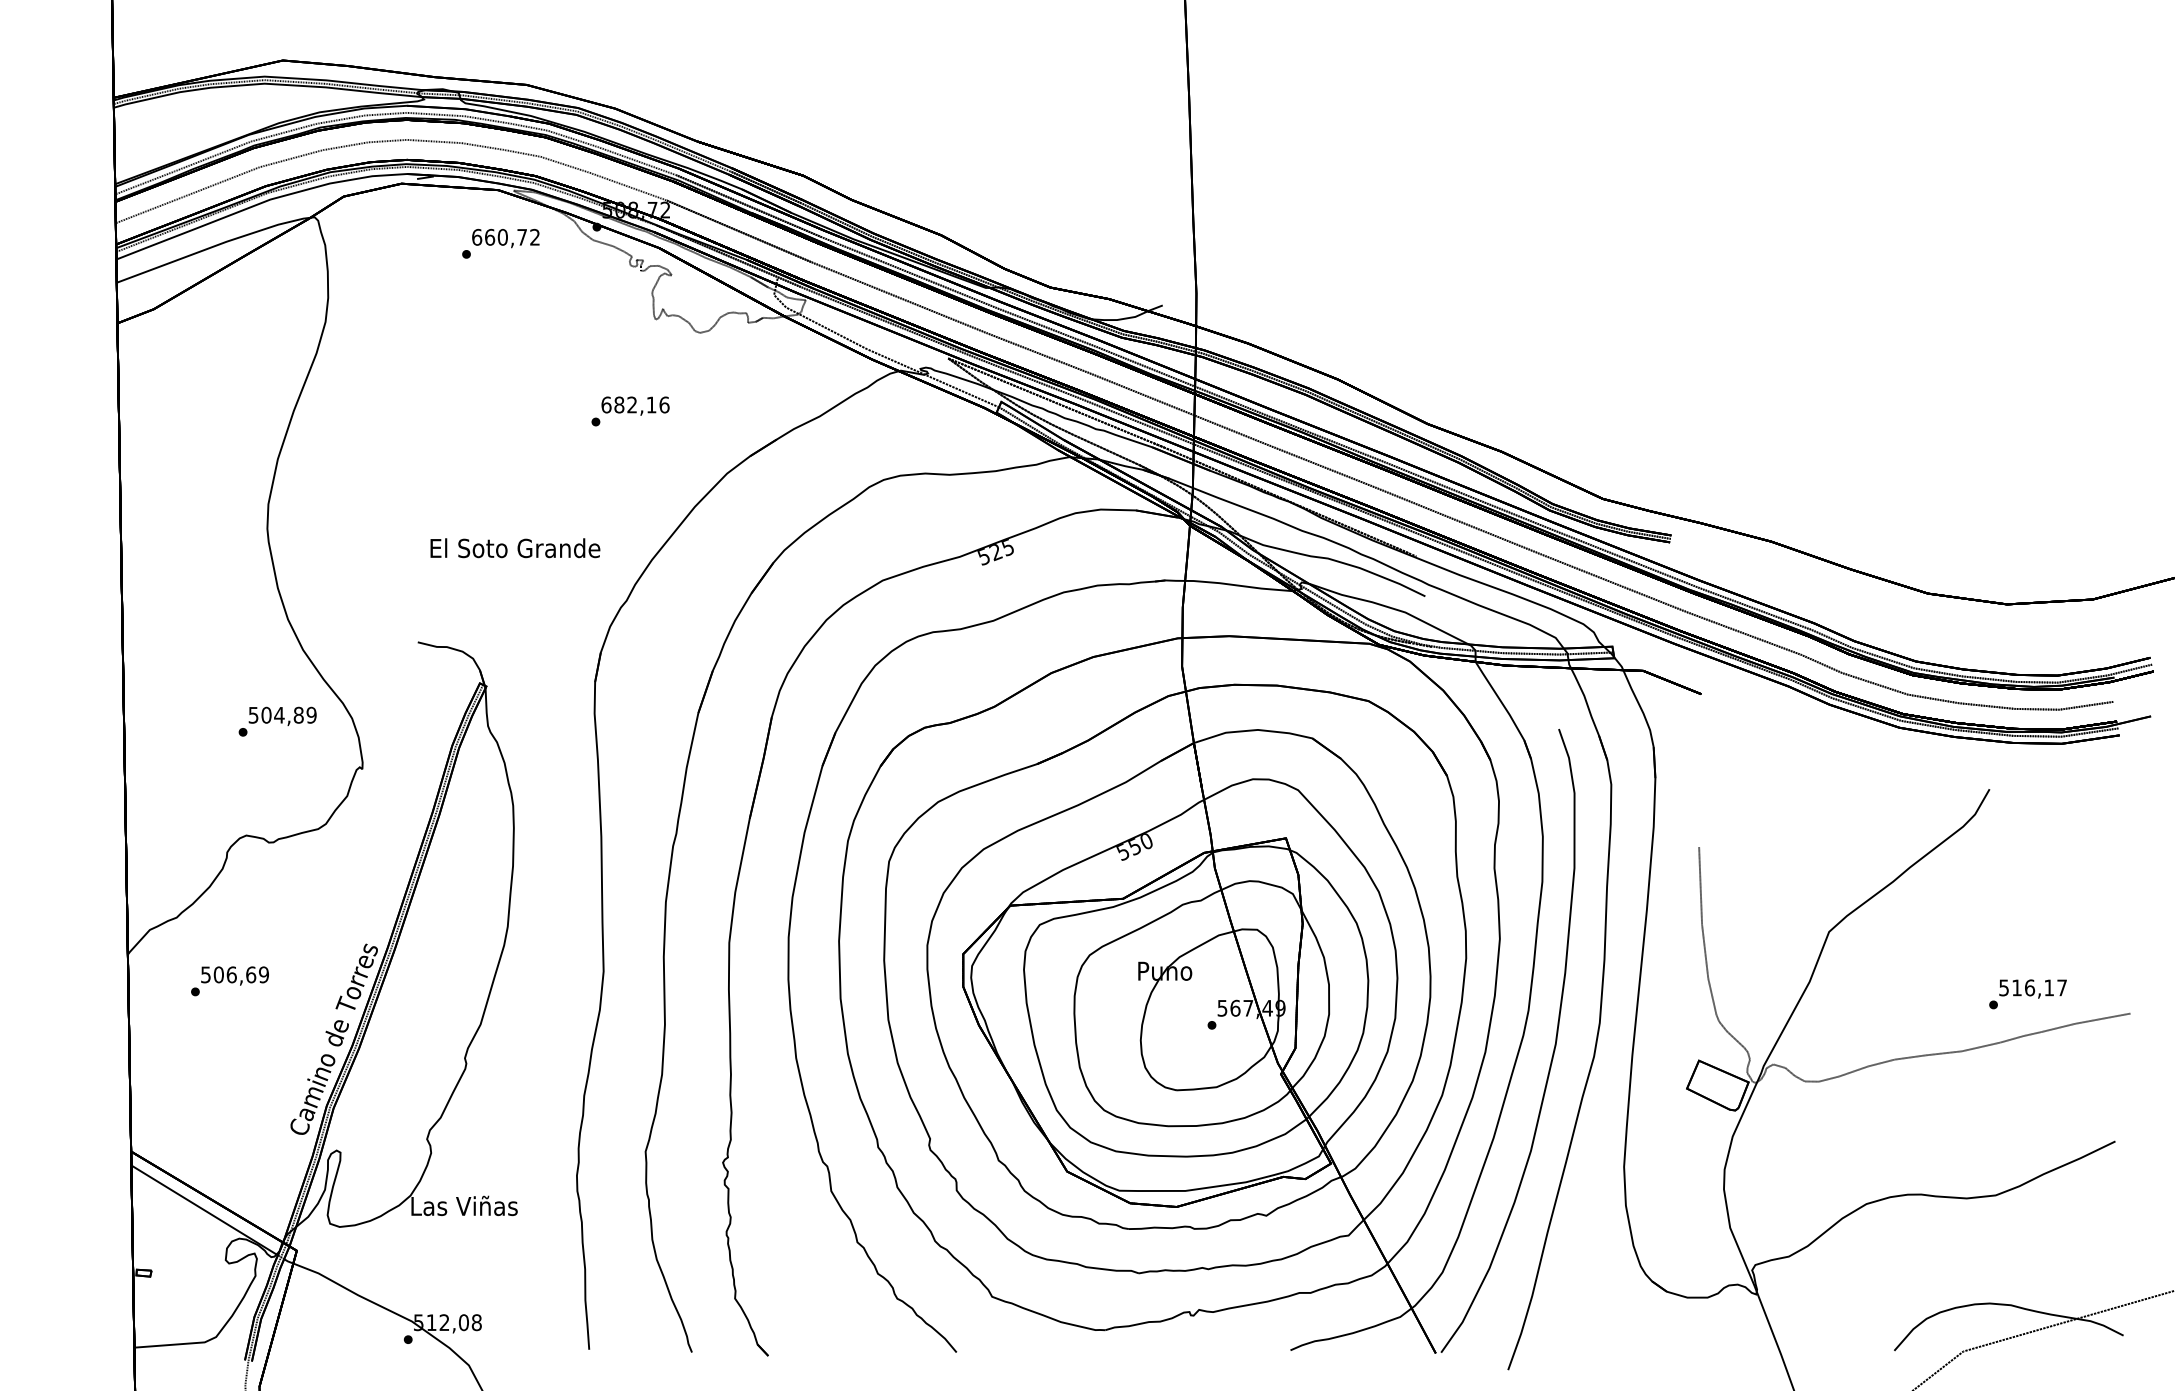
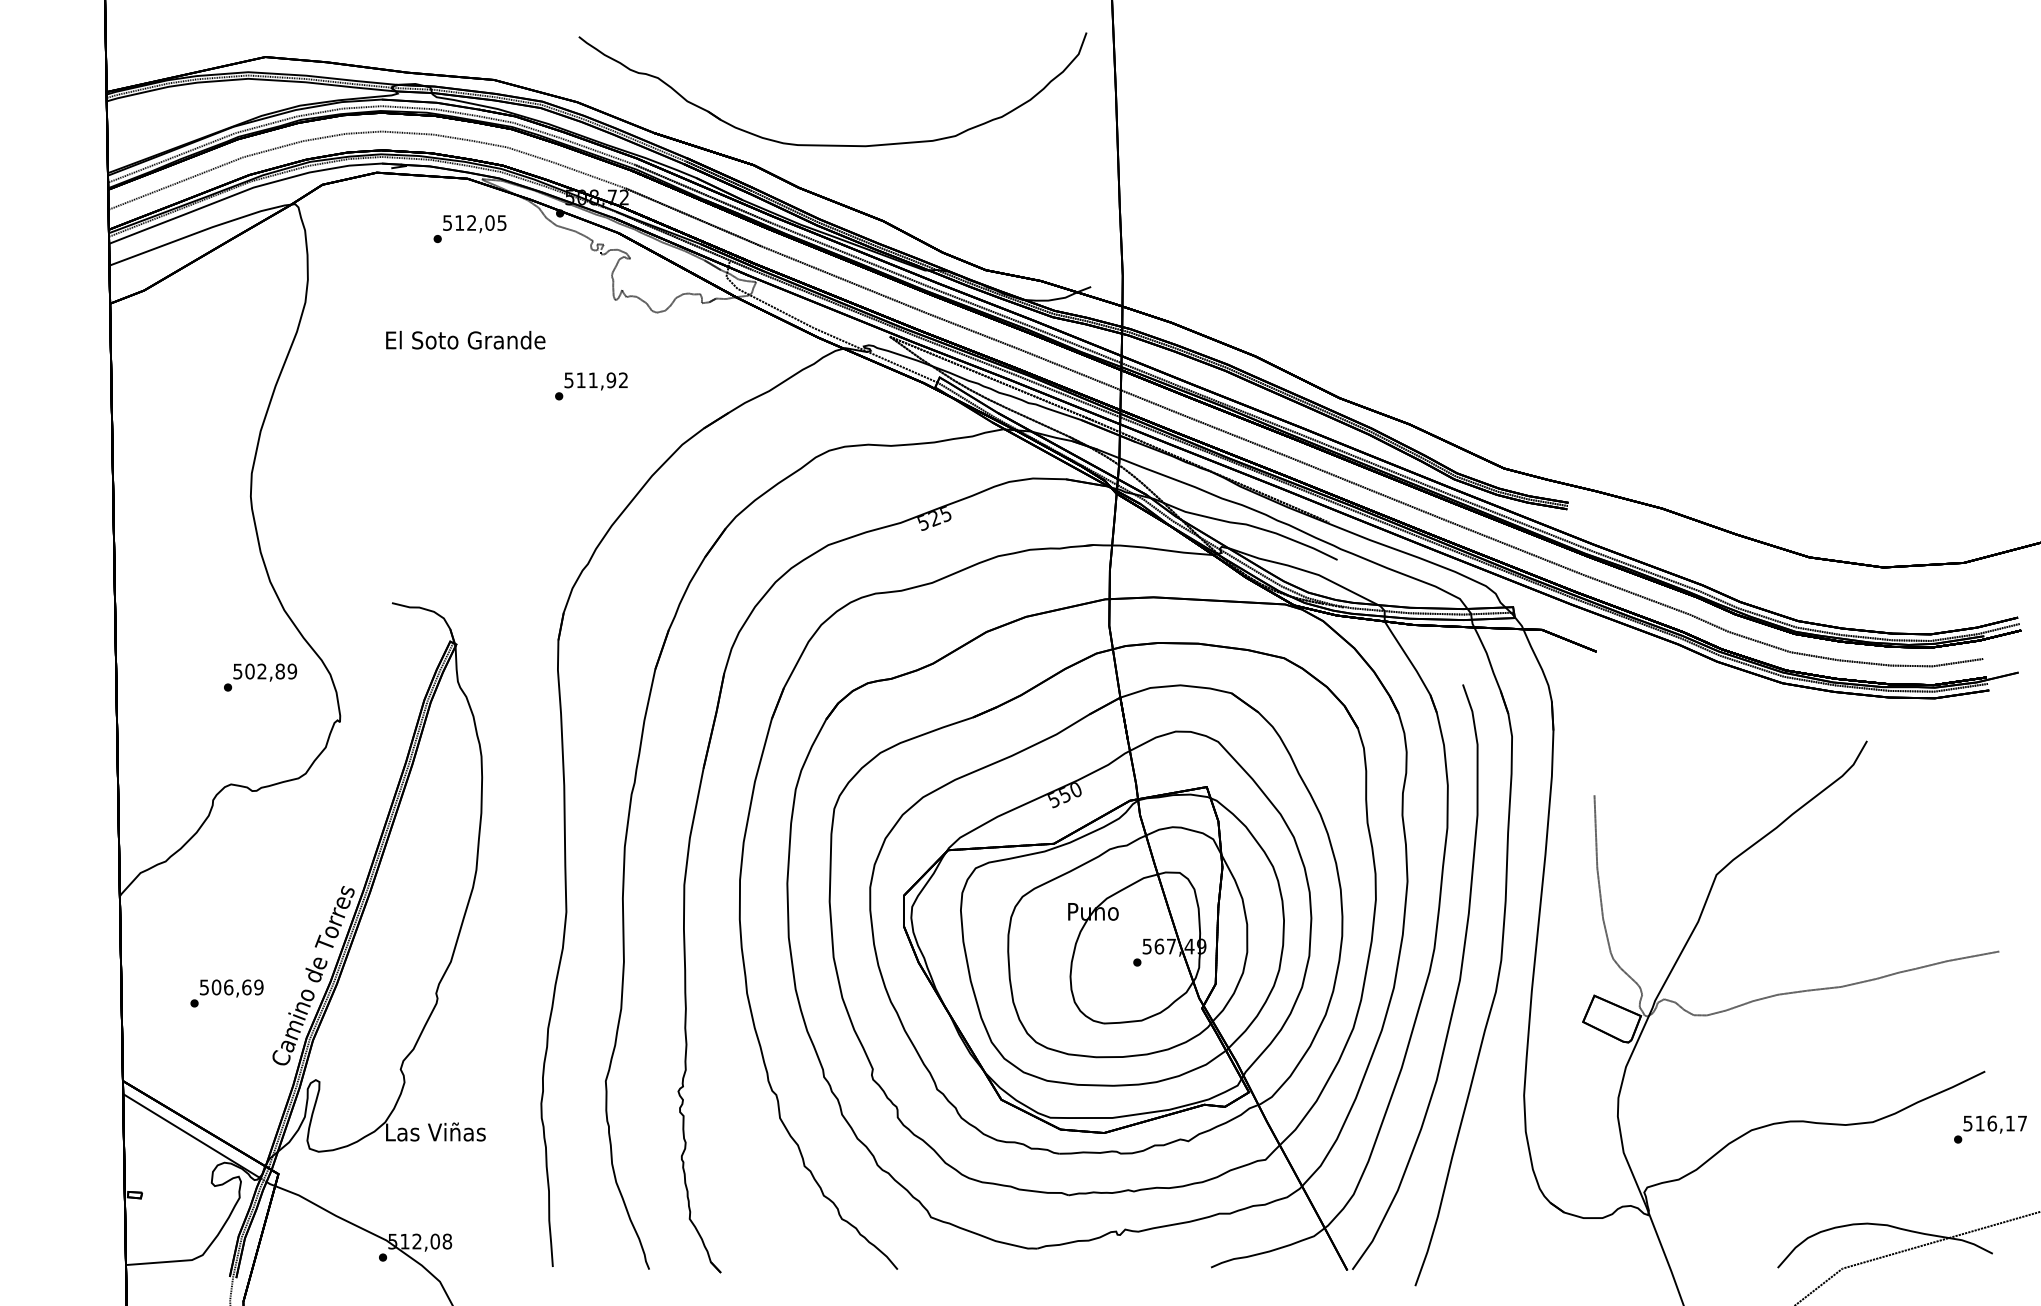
part: (880, 153) -> (826, 144), added
text: (505, 236) -> (474, 222), 660,72 -> 512,05
text: (635, 404) -> (596, 379), 682,16 -> 511,92
text: (515, 548) -> (465, 340), moved
text: (279, 714) -> (262, 670), 504,89 -> 502,89
text: (229, 981) -> (226, 993), moved
text: (2027, 994) -> (1989, 1129), moved

